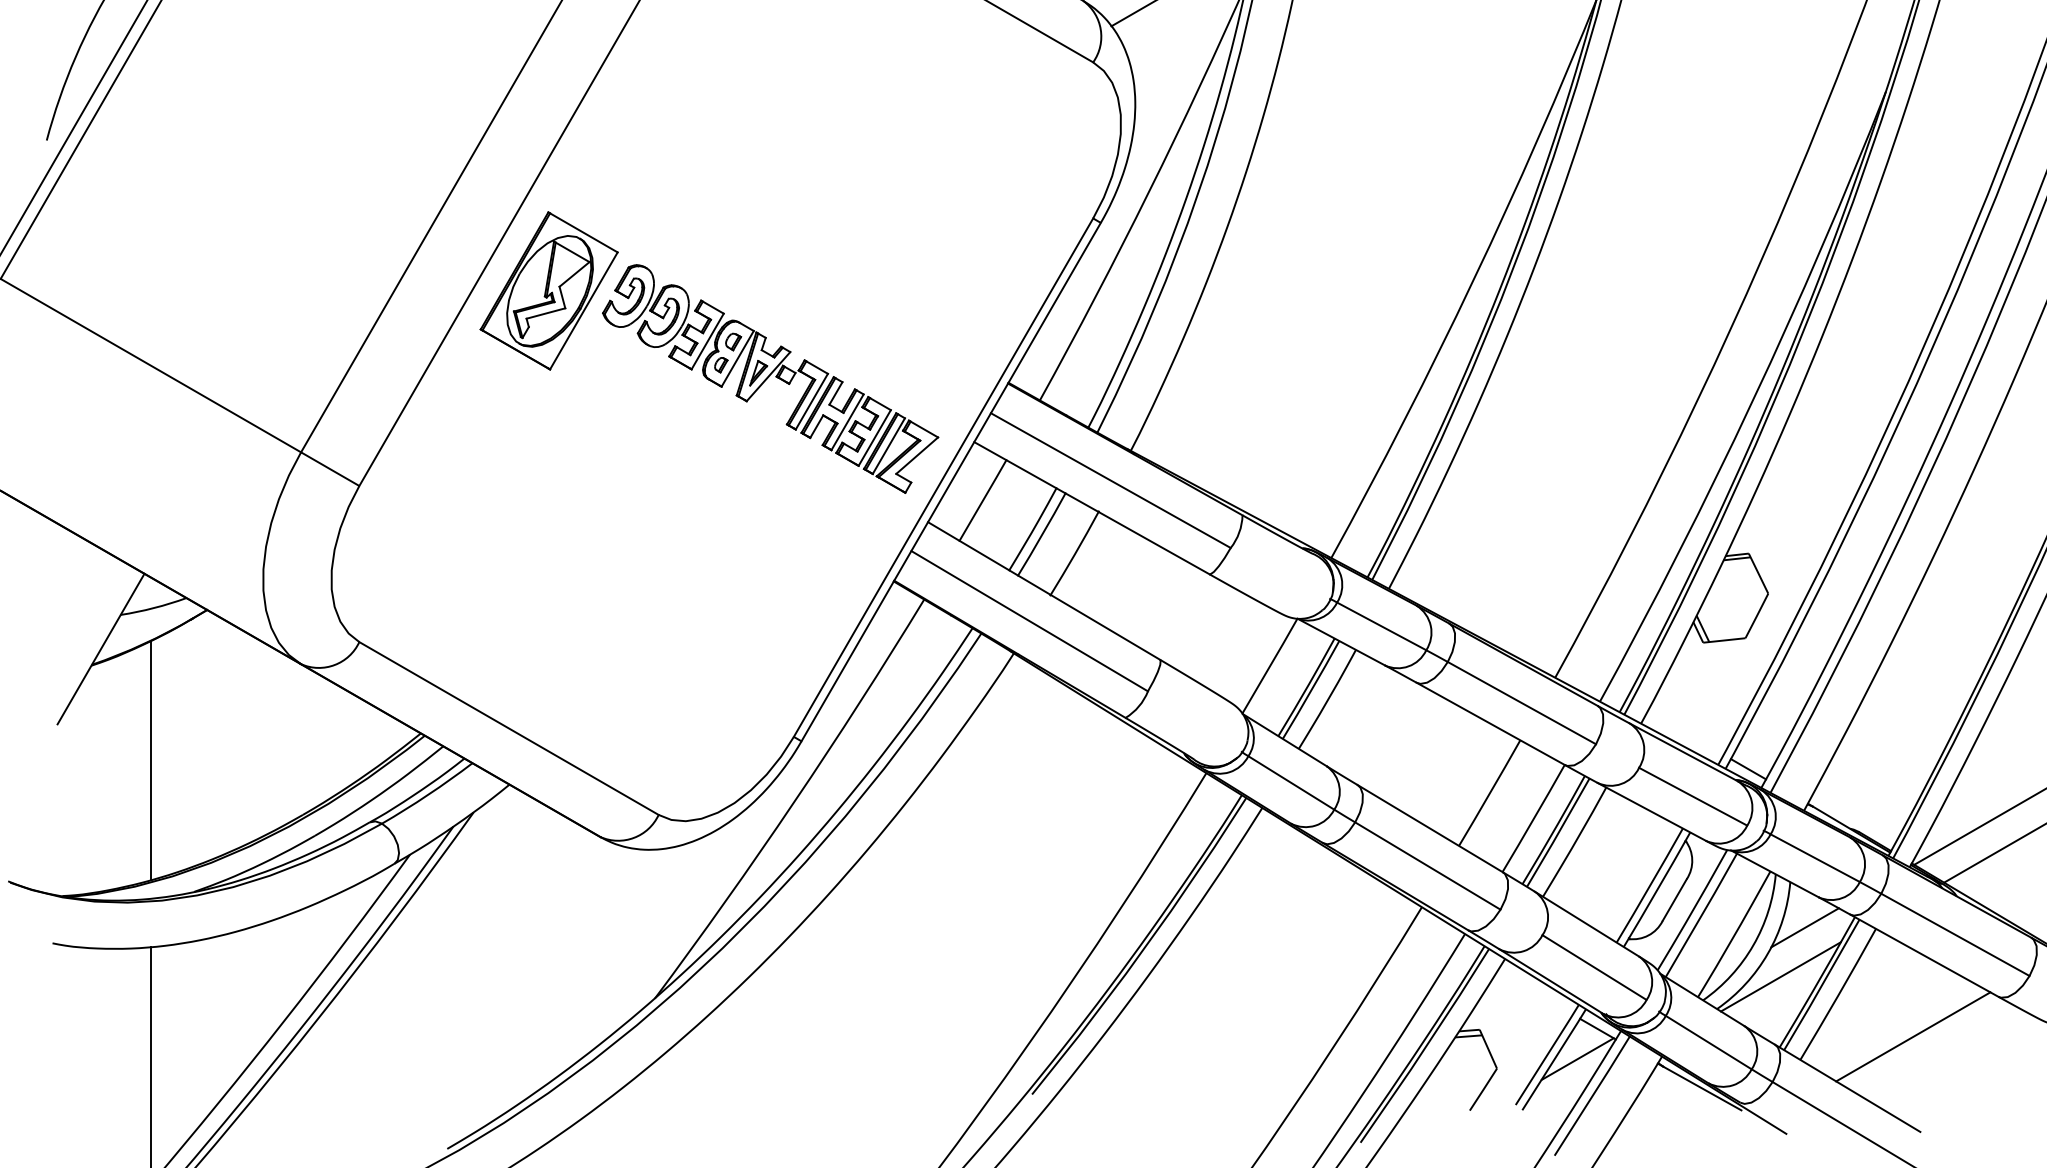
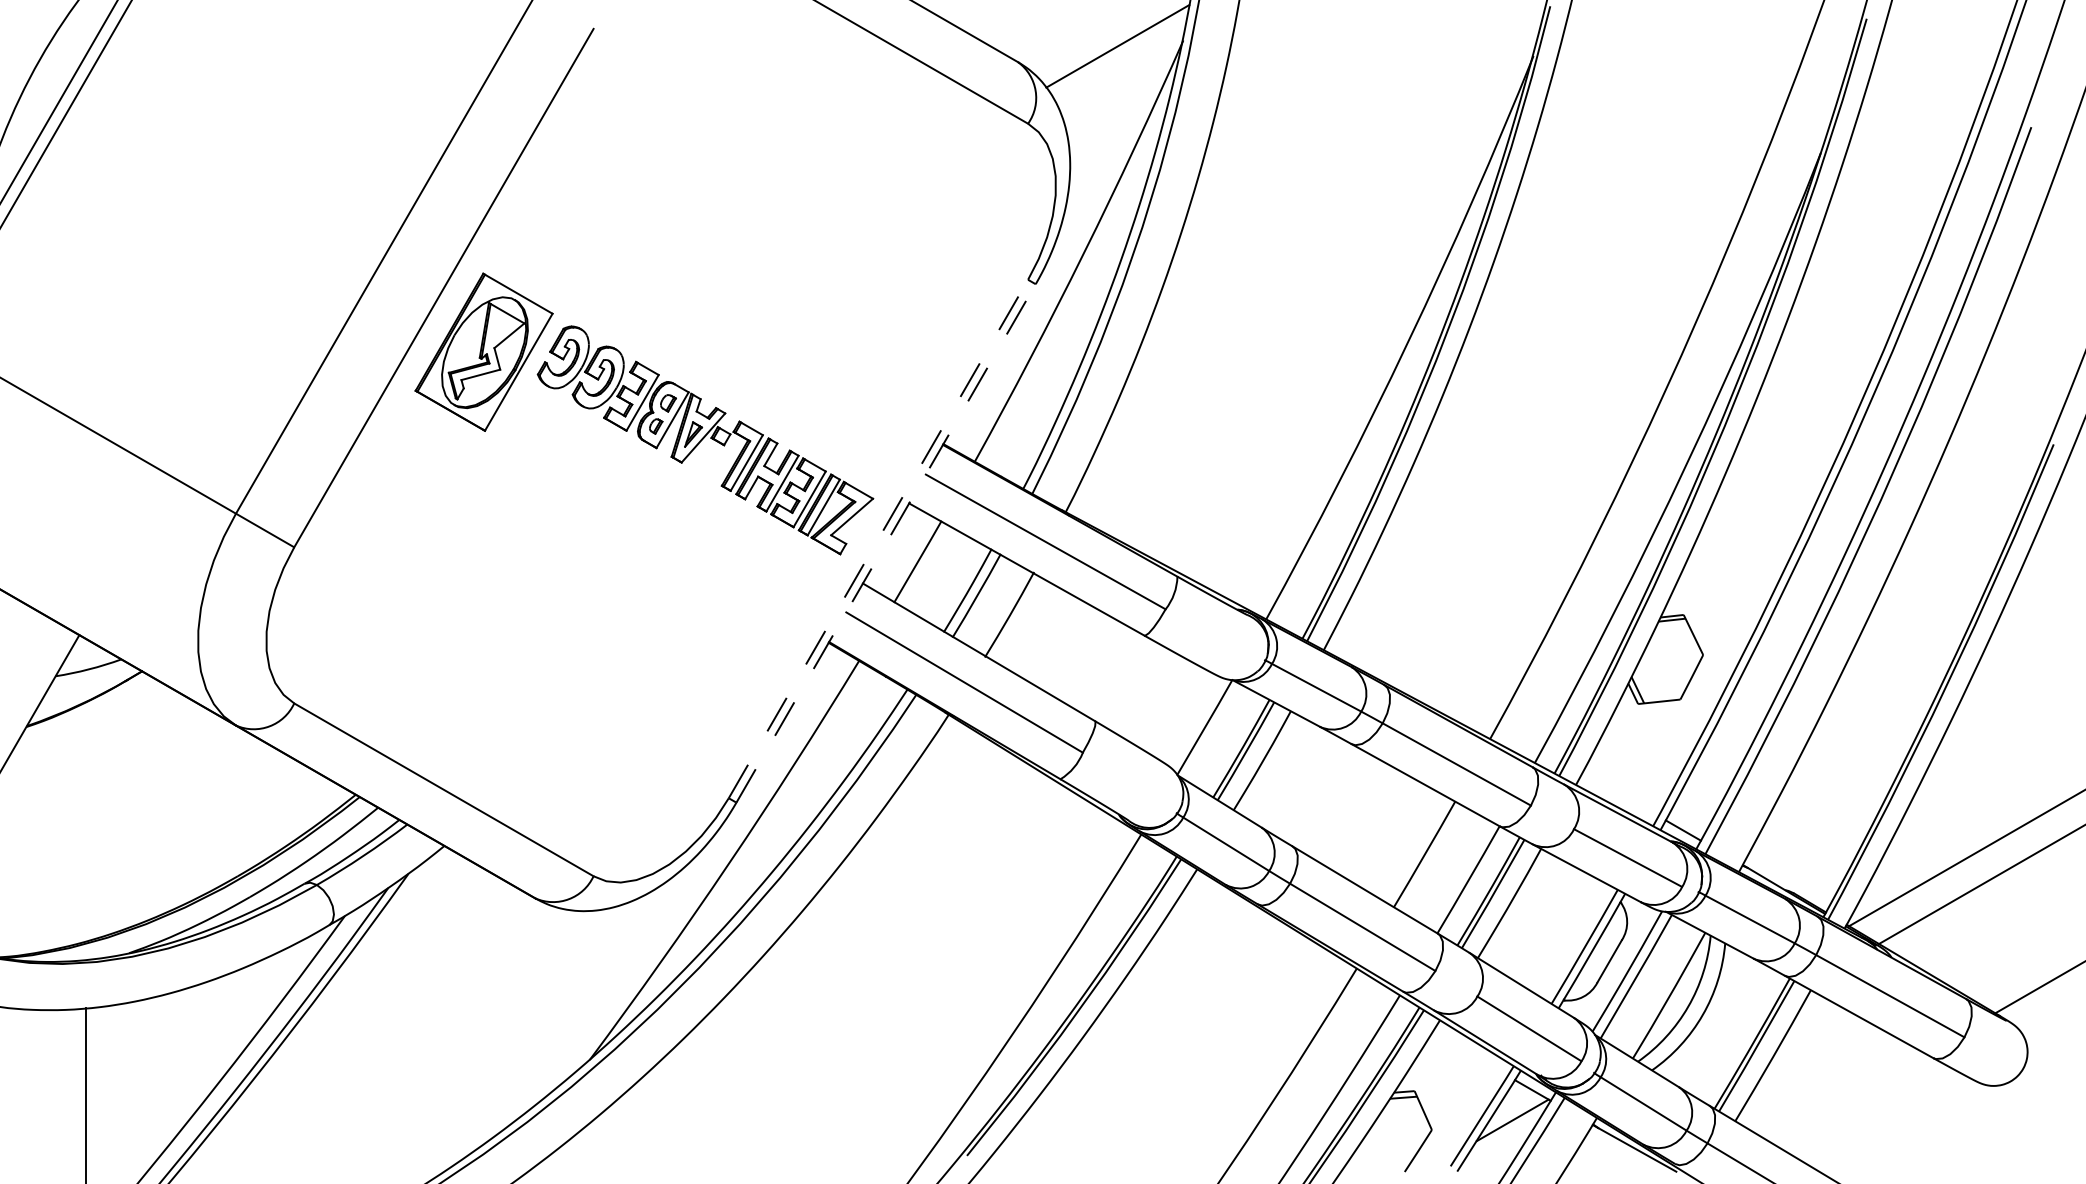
line: (943, 477) -> (878, 538), solid -> dashed
line: (951, 482) -> (886, 543), solid -> dashed
line: (150, 760) -> (85, 821), removed
line: (1804, 927) -> (1739, 988), removed
line: (1780, 976) -> (1715, 1037), removed
line: (1913, 1036) -> (1848, 1097), removed

